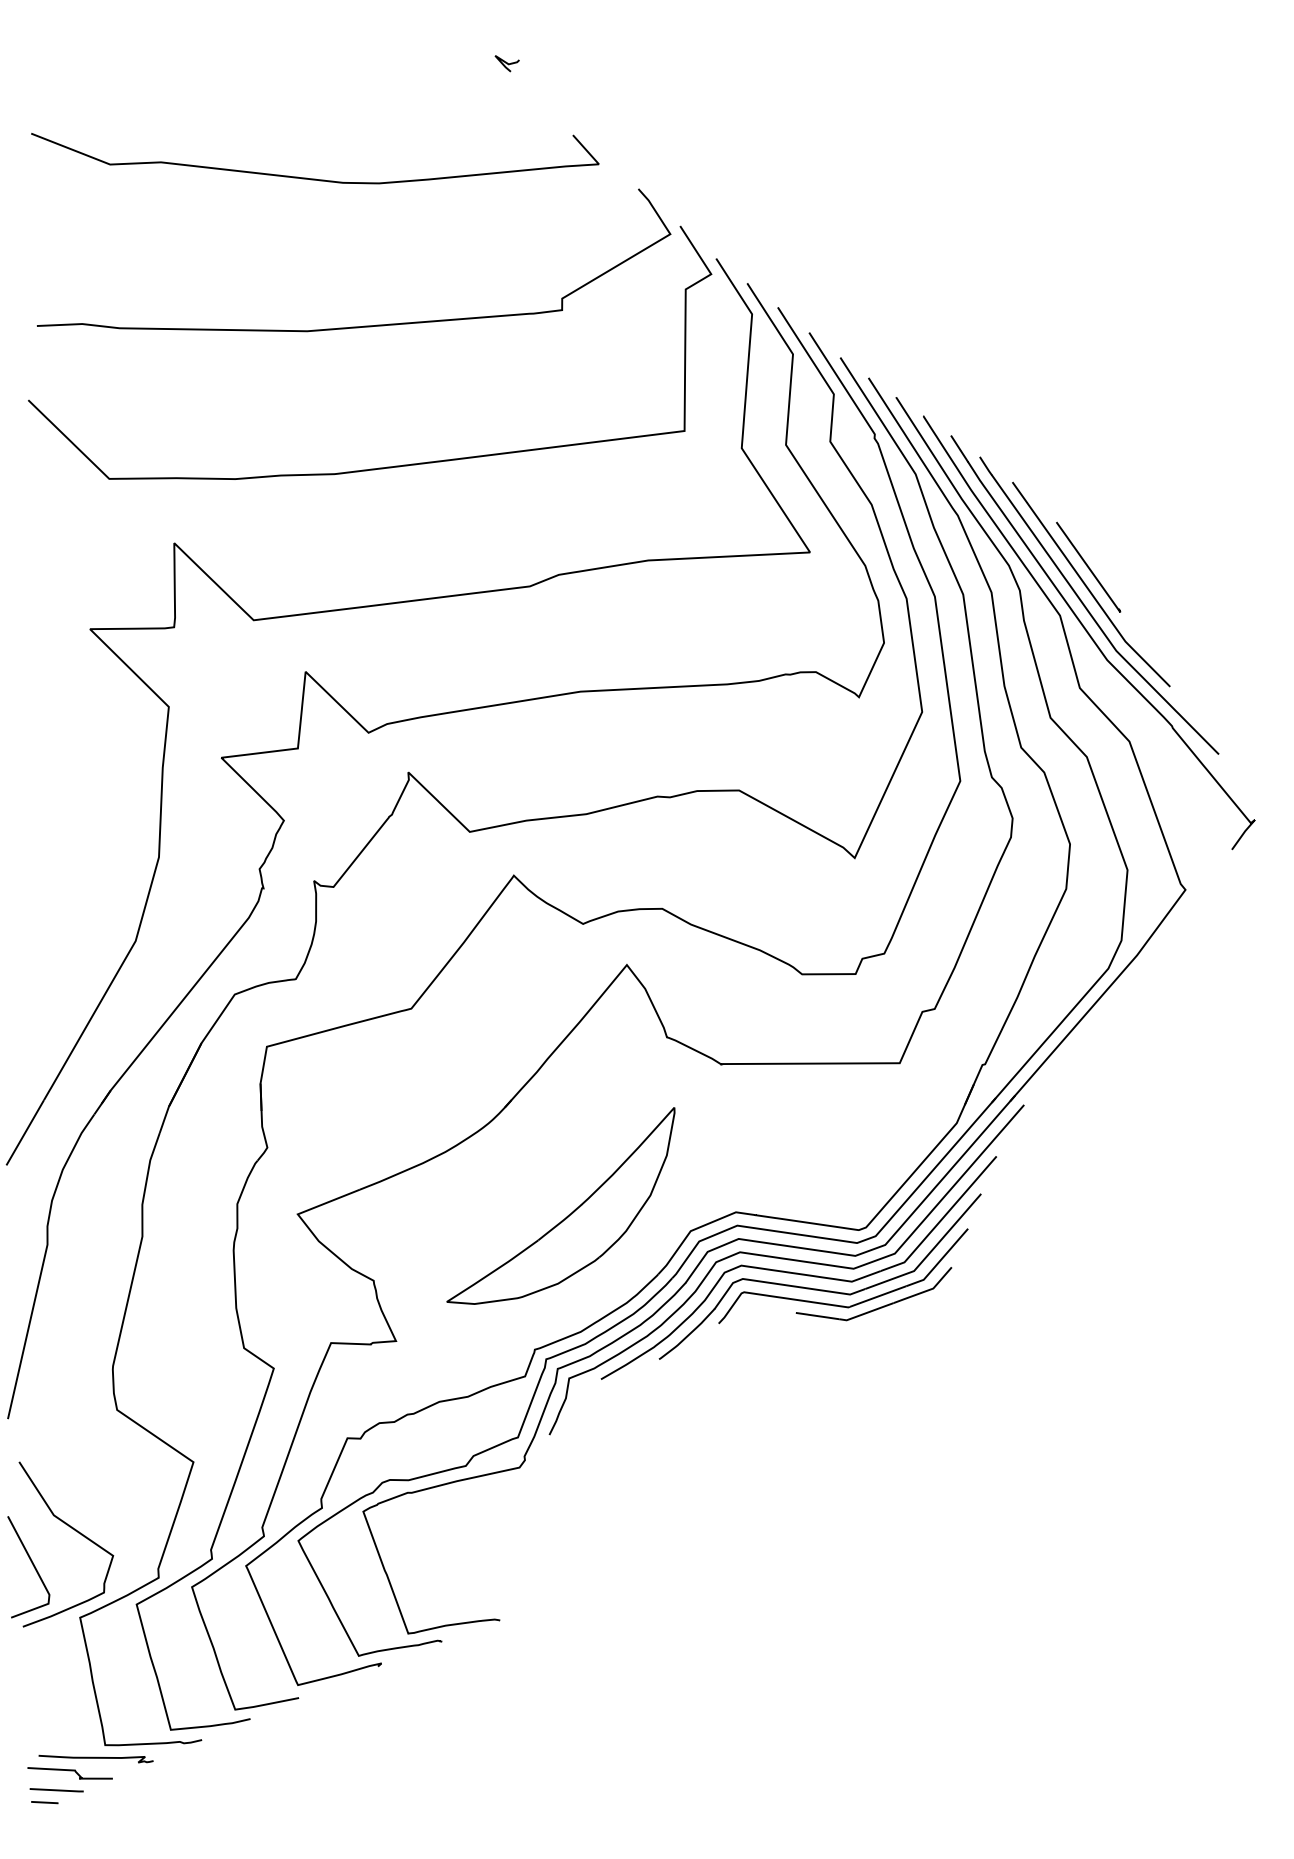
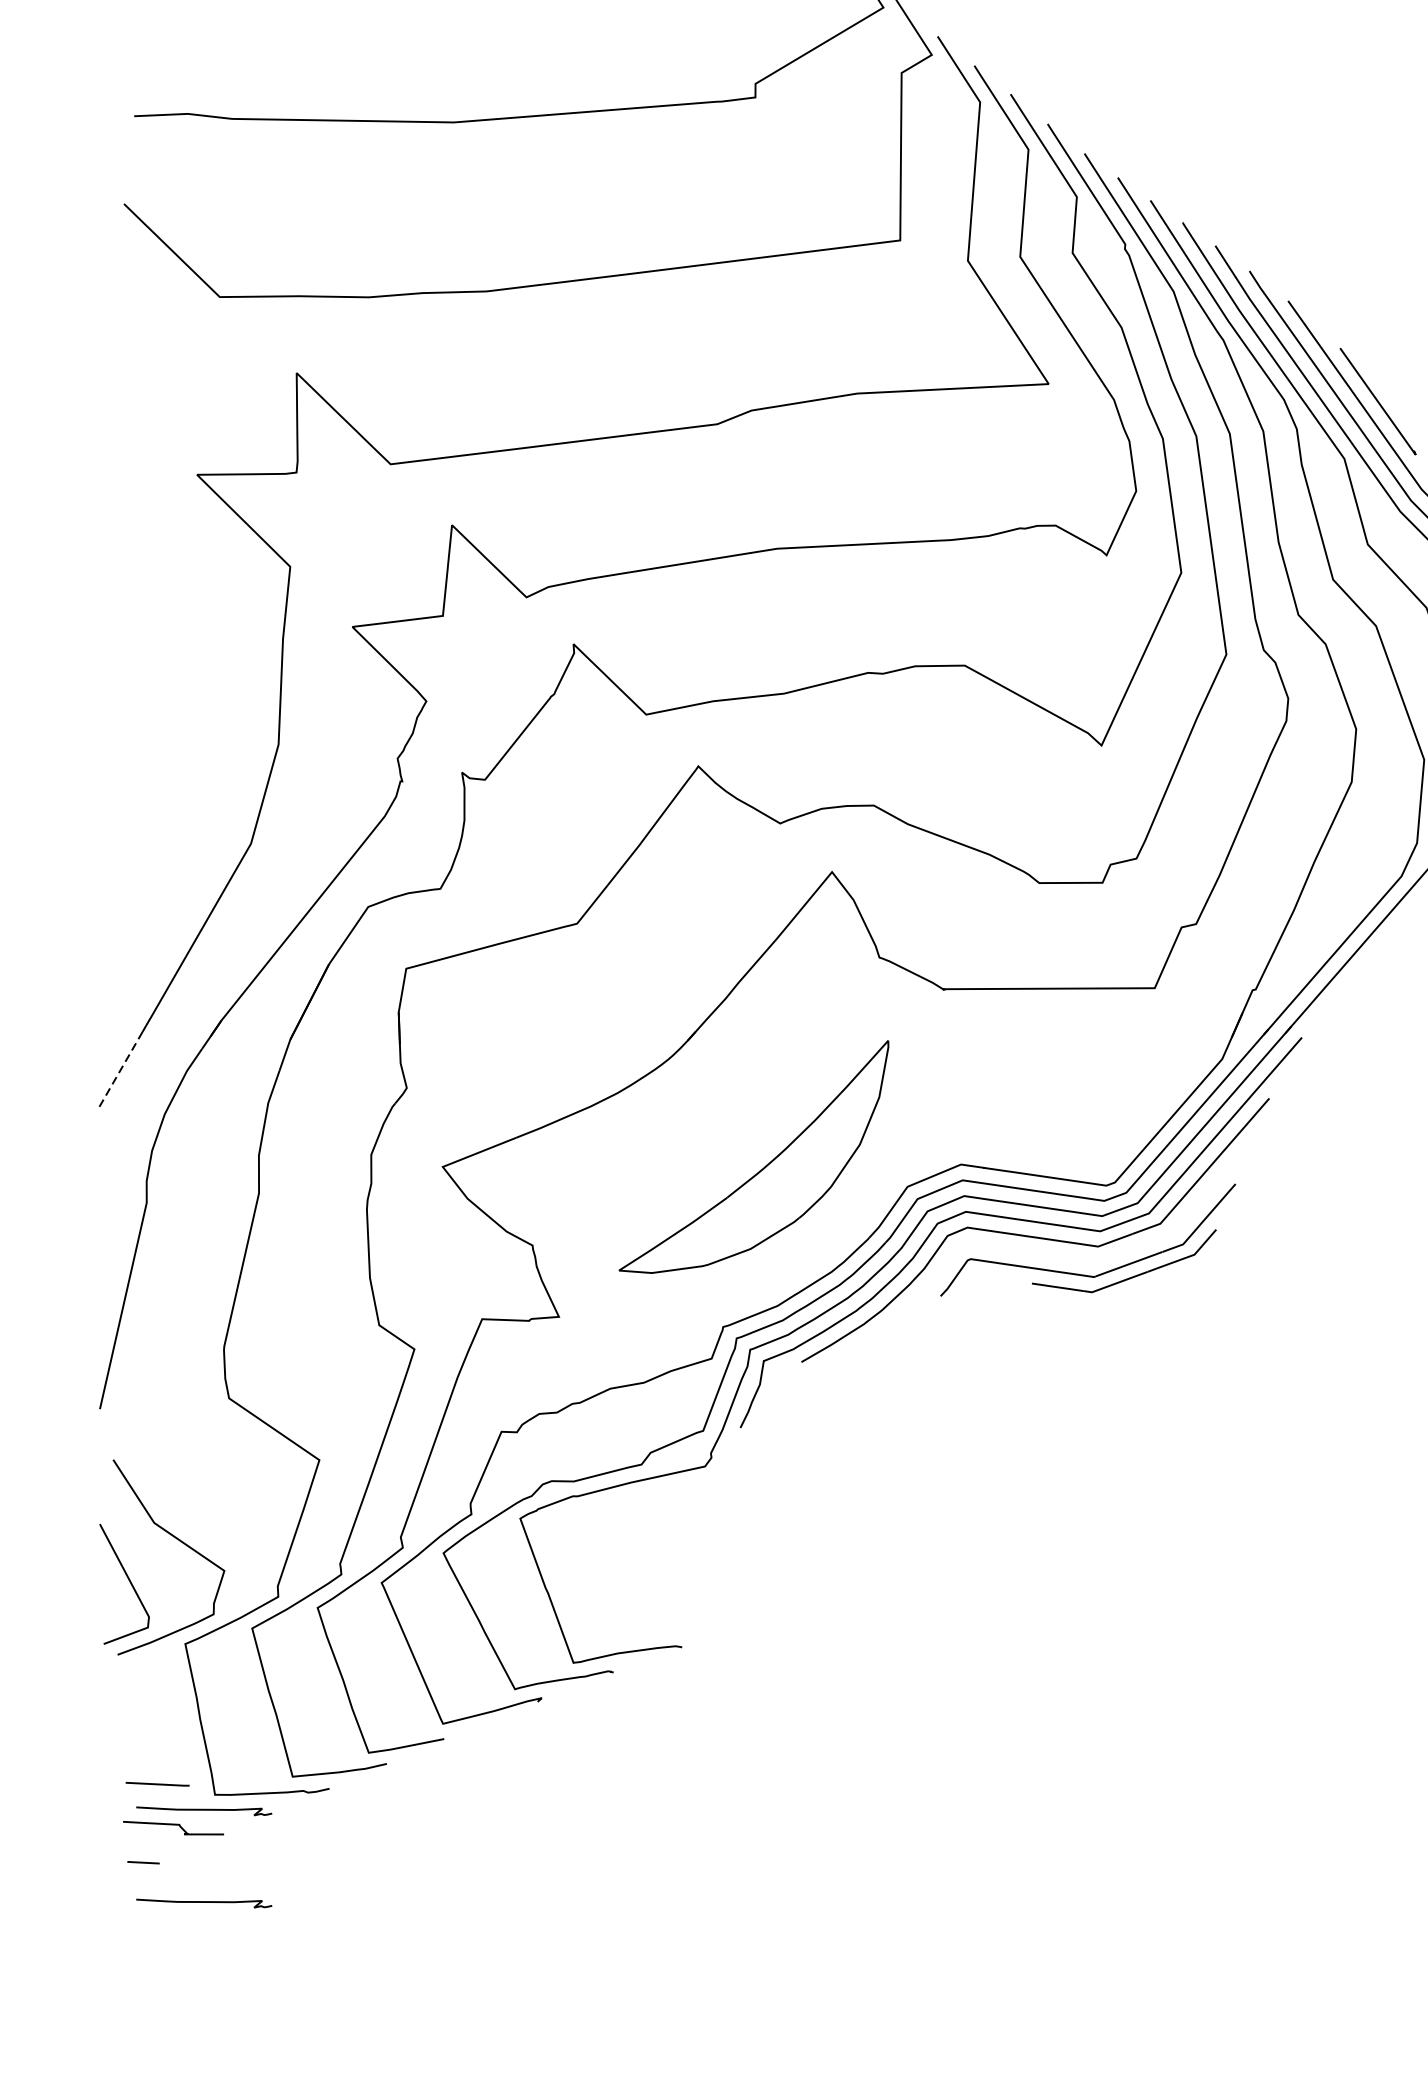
line: (25, 1132) -> (120, 1070), solid -> dashed
part: (817, 1288) -> (1057, 1254), removed
line: (56, 1790) -> (157, 1784), moved
curve: (95, 1836) -> (203, 1902), added

